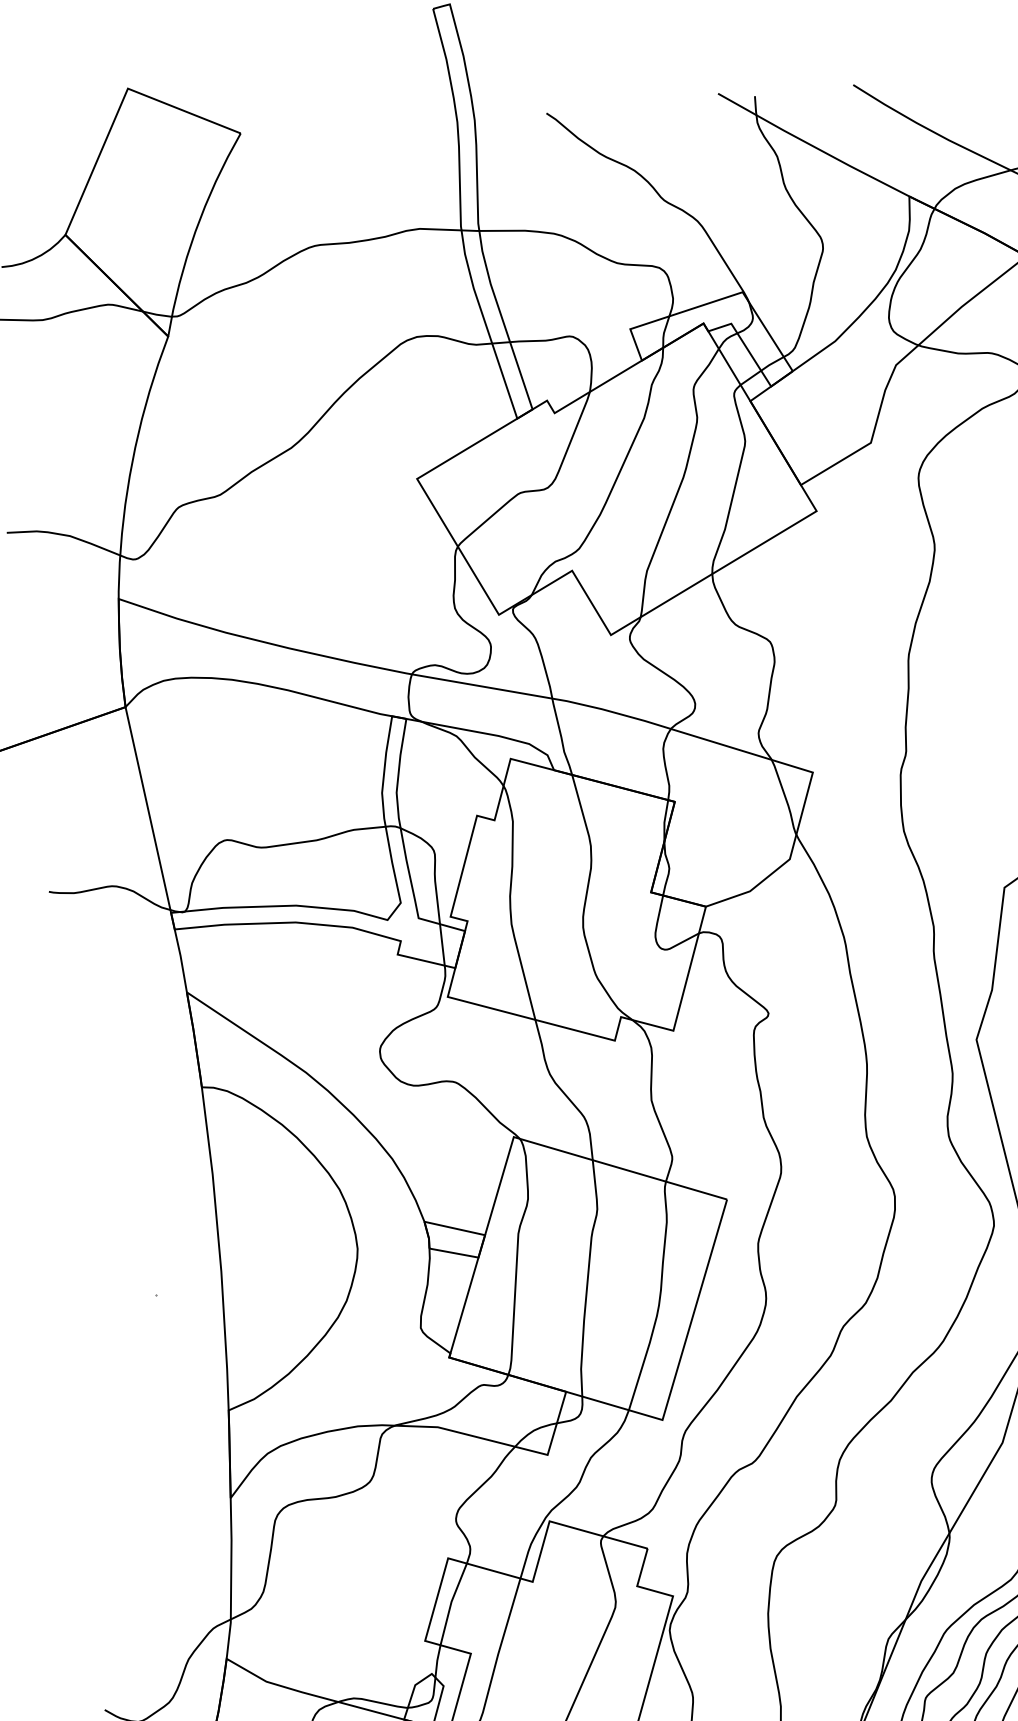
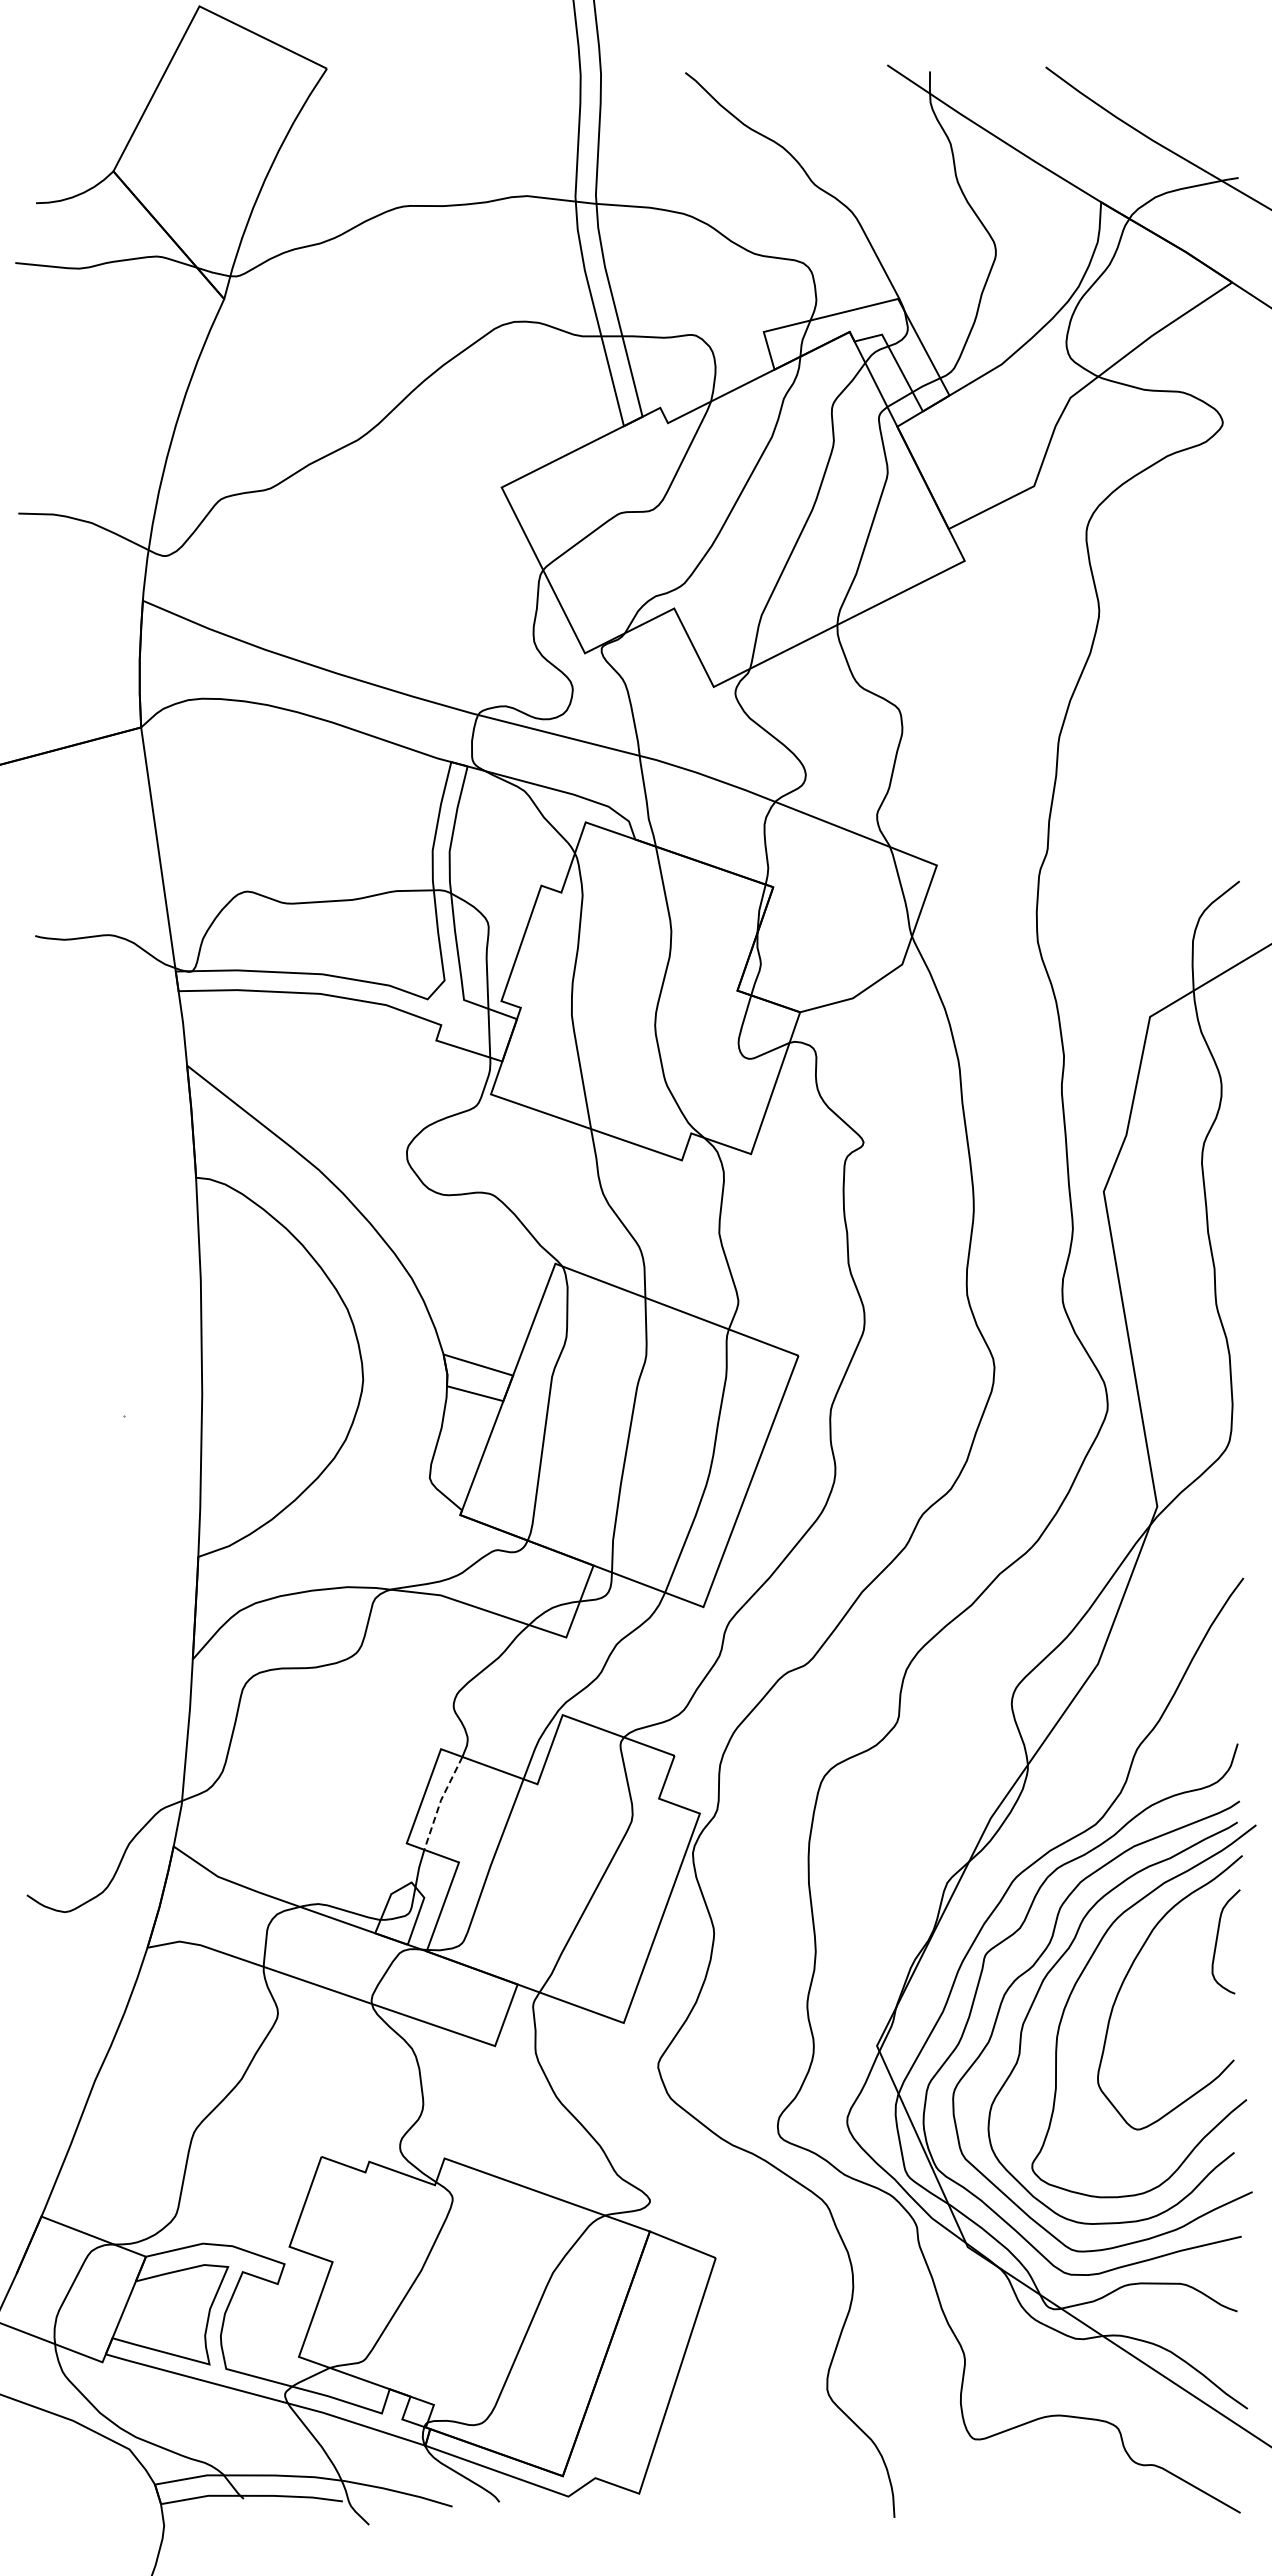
line: (451, 1603) -> (440, 1802), solid -> dashed

